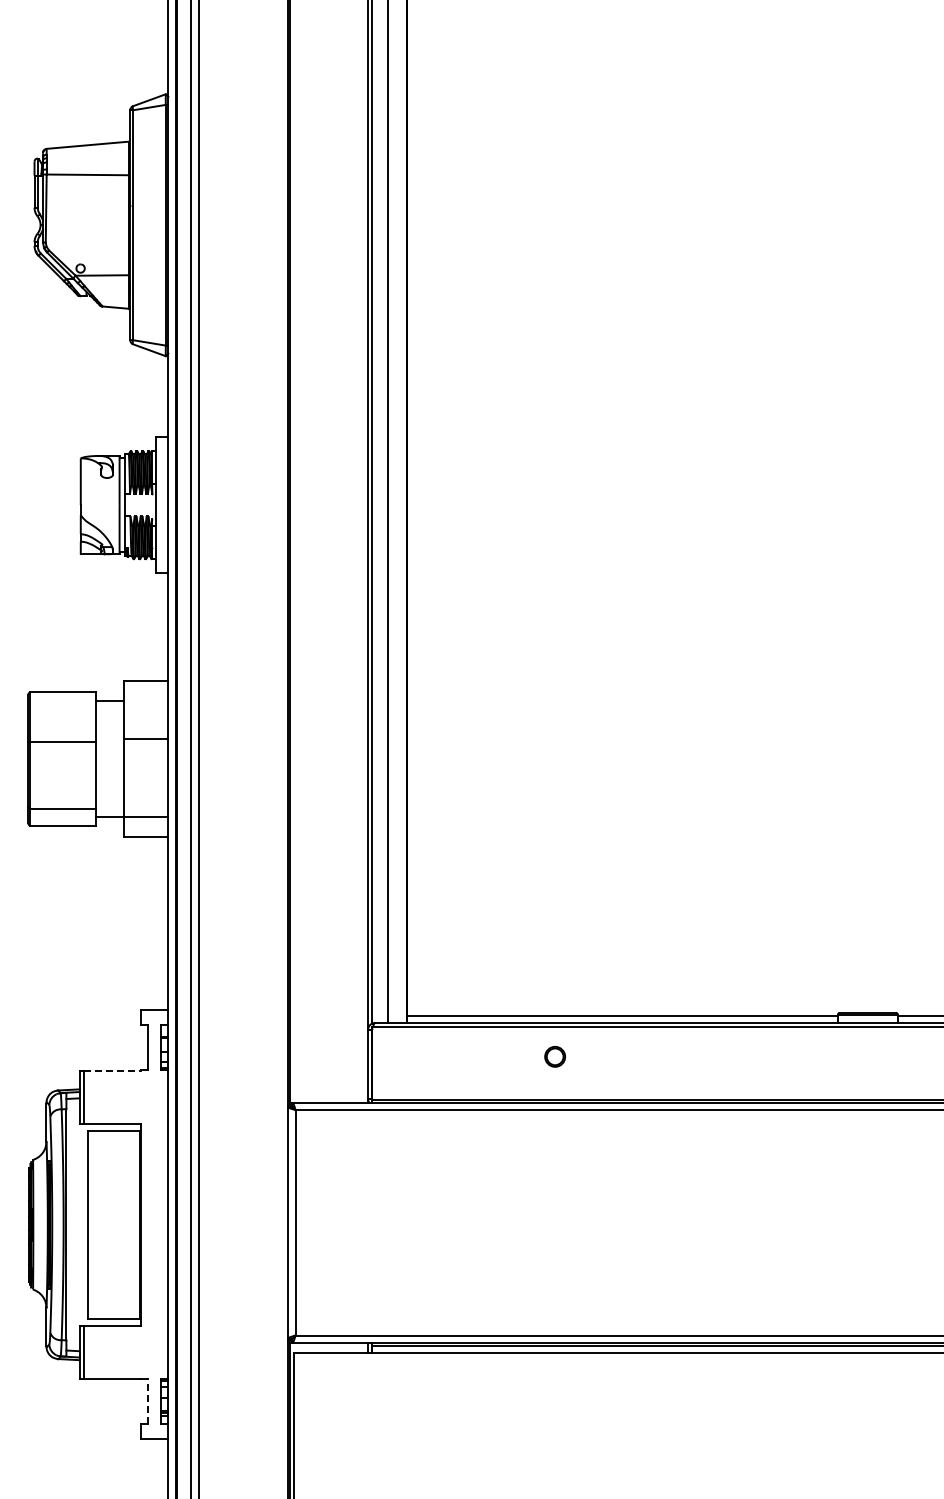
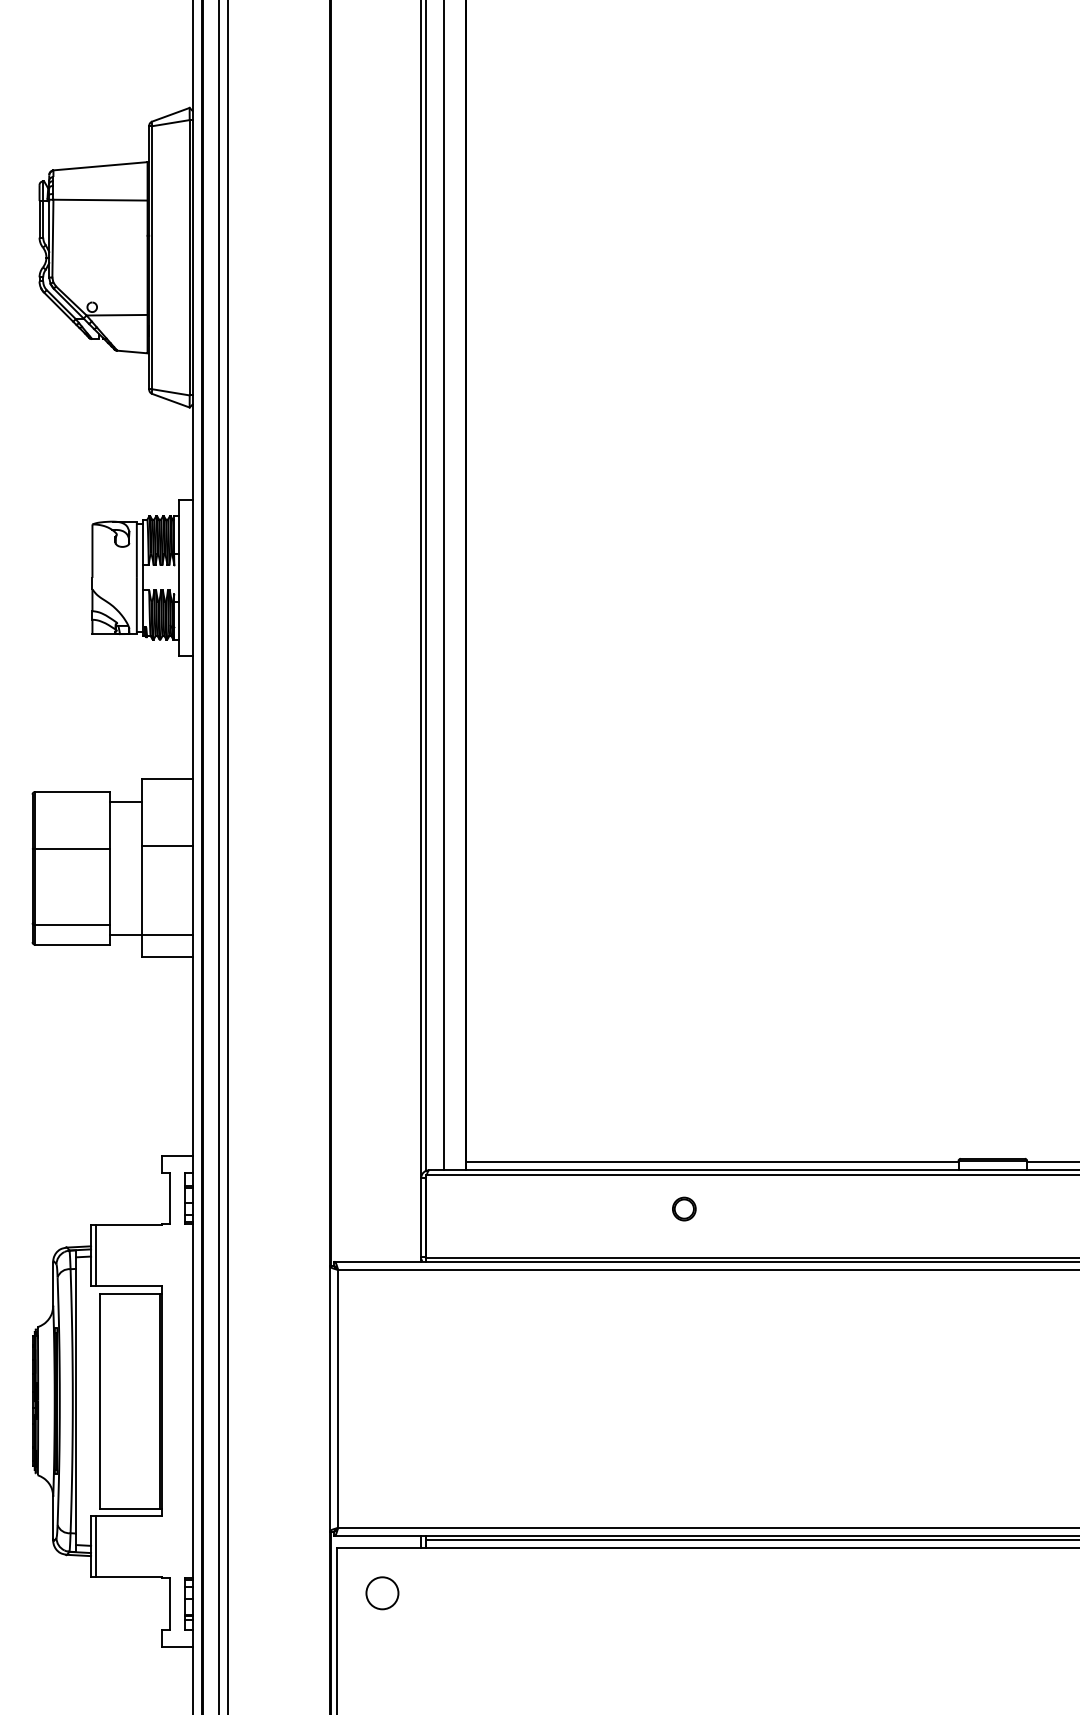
part: (554, 1056) -> (683, 1208), moved
line: (112, 1070) -> (128, 1224), dashed -> solid
circle: (334, 1392) -> (382, 1593), added
line: (148, 1401) -> (169, 1603), dashed -> solid

